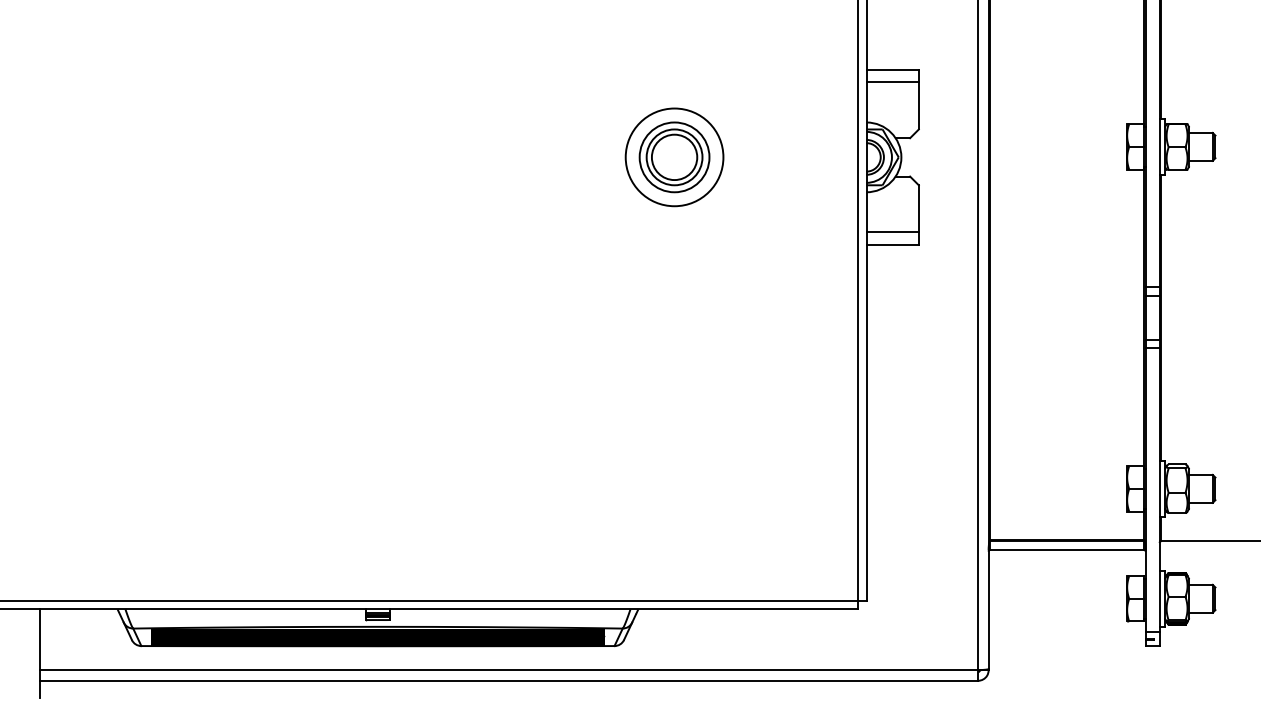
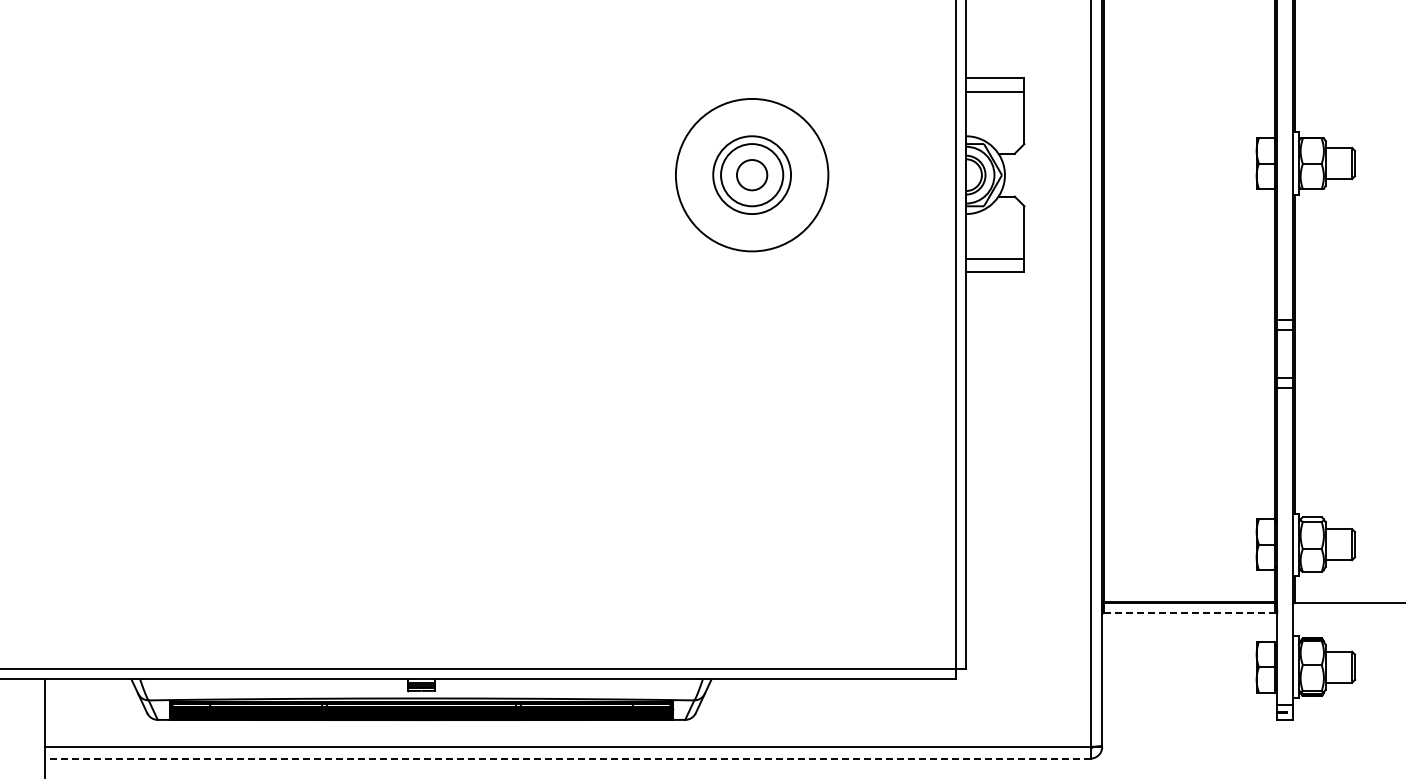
circle: (674, 156) -> (751, 174), size x0.6
circle: (674, 156) -> (751, 174), size x1.4
line: (1066, 549) -> (1189, 612), solid -> dashed
line: (508, 680) -> (567, 758), solid -> dashed

